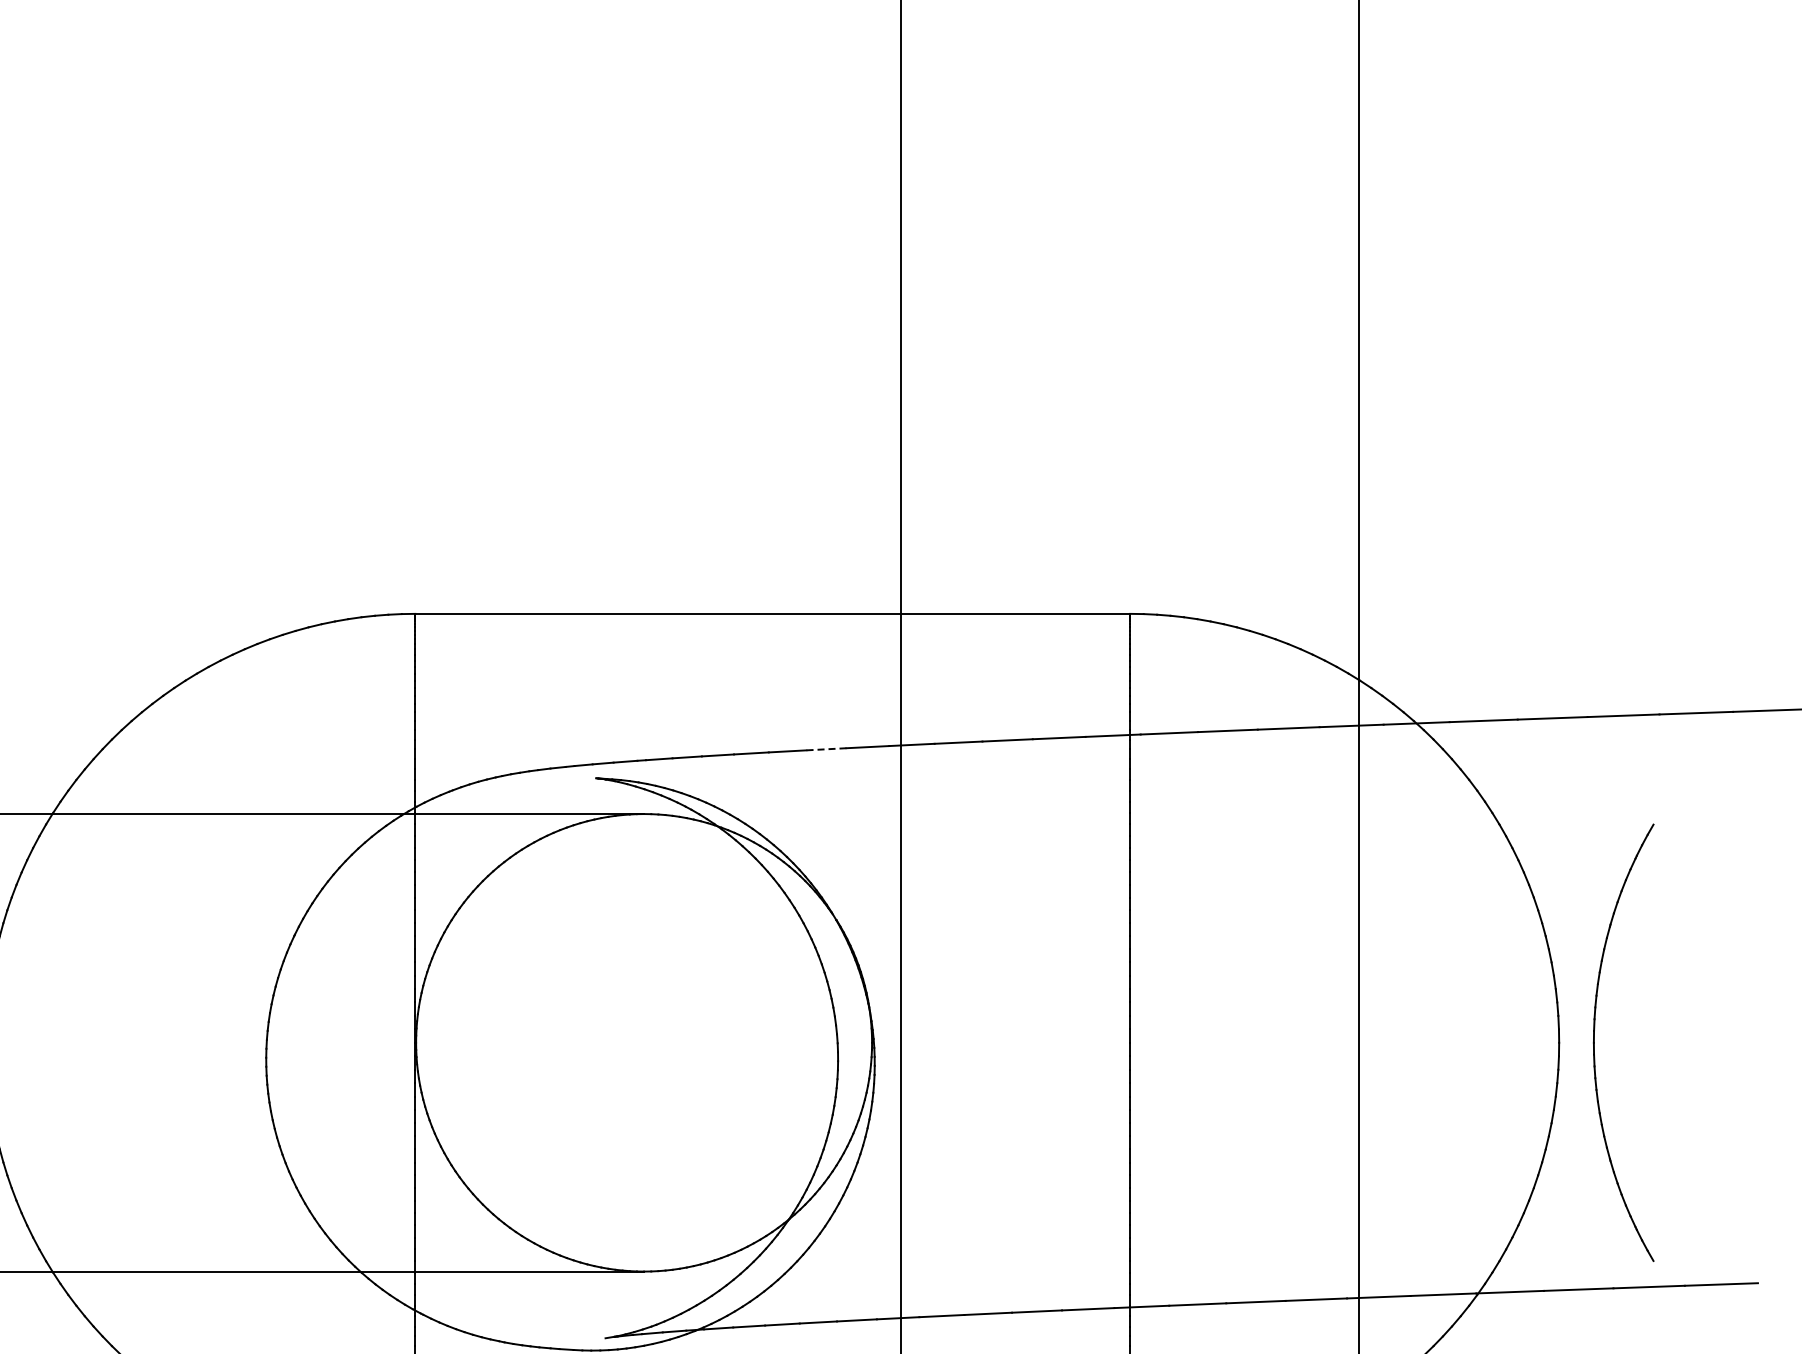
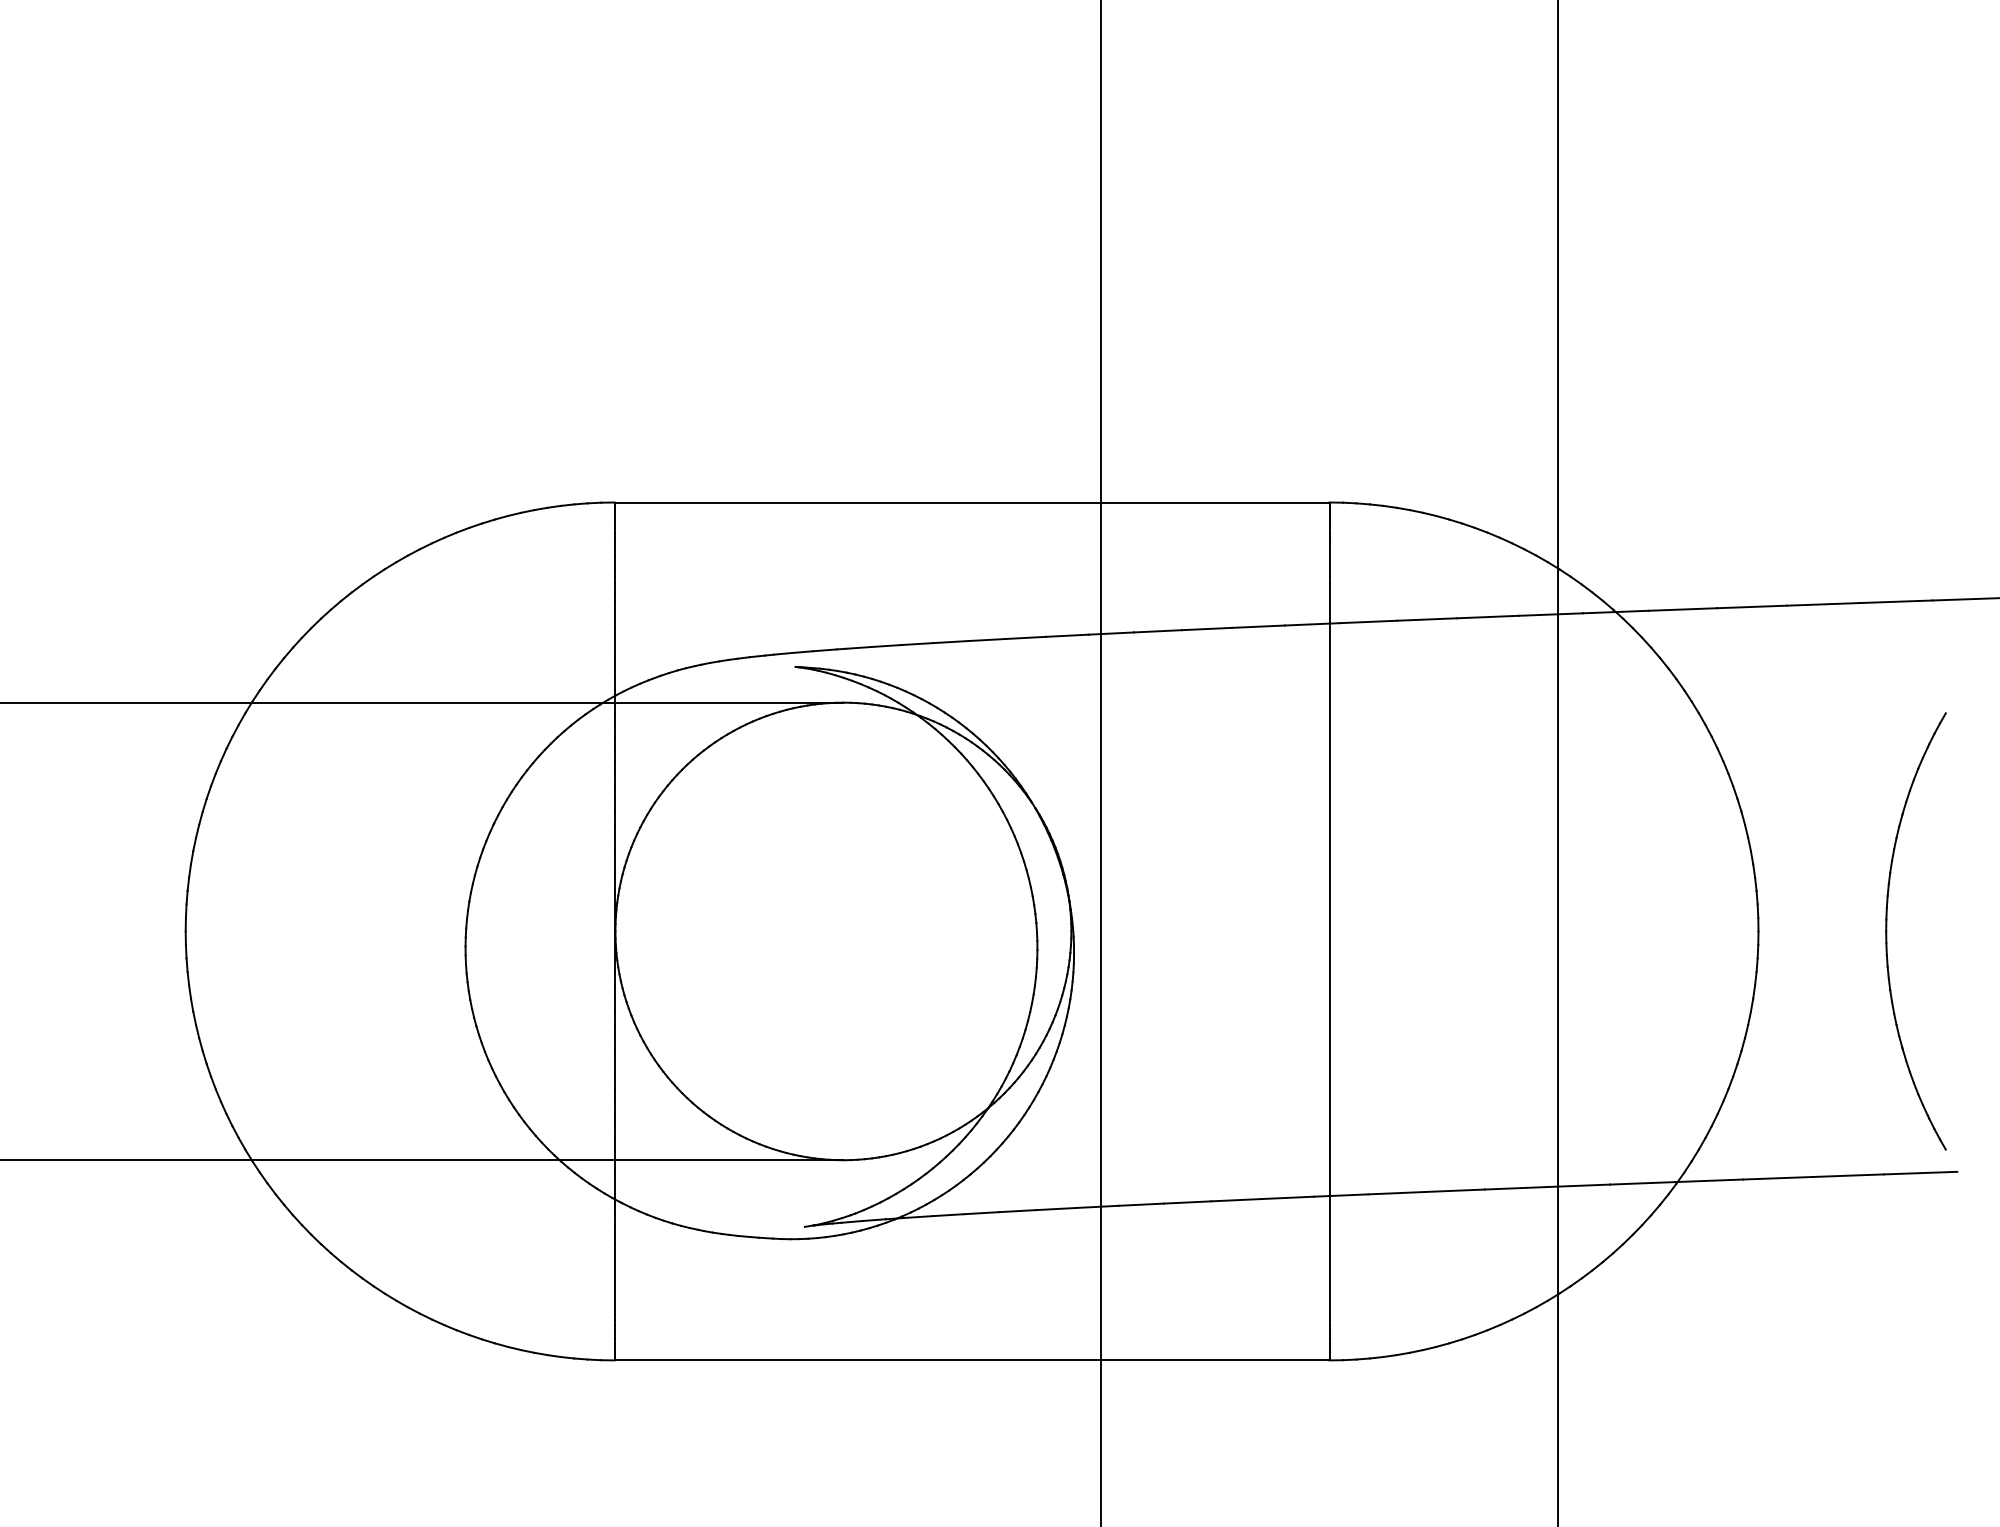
line: (826, 748) -> (1025, 637), dashed -> solid
part: (1595, 1042) -> (1887, 931), moved

